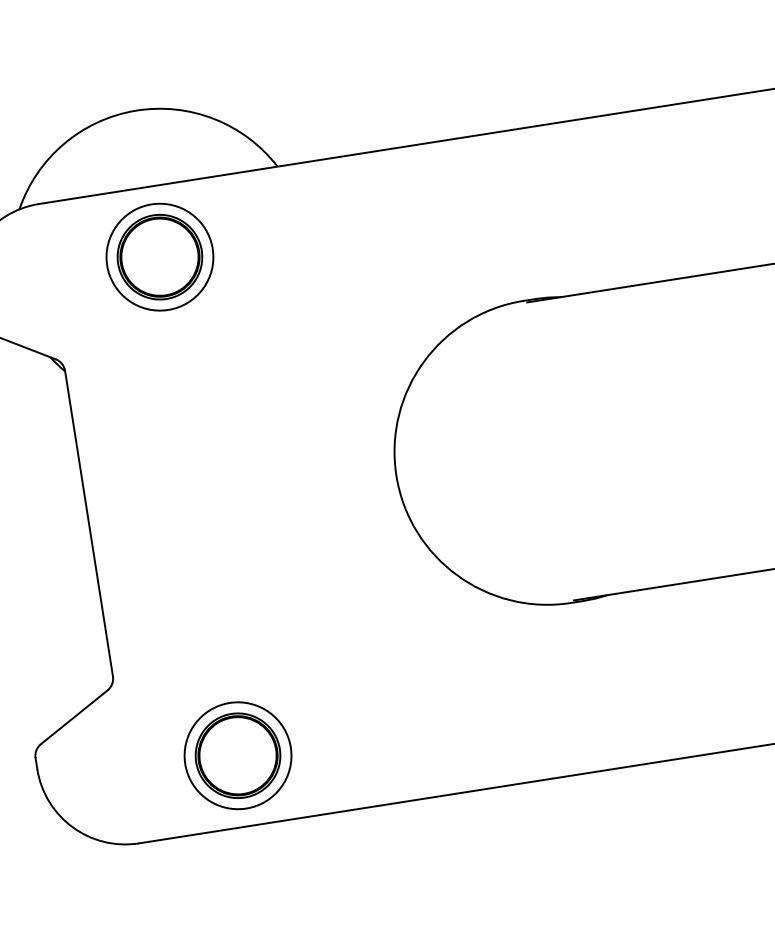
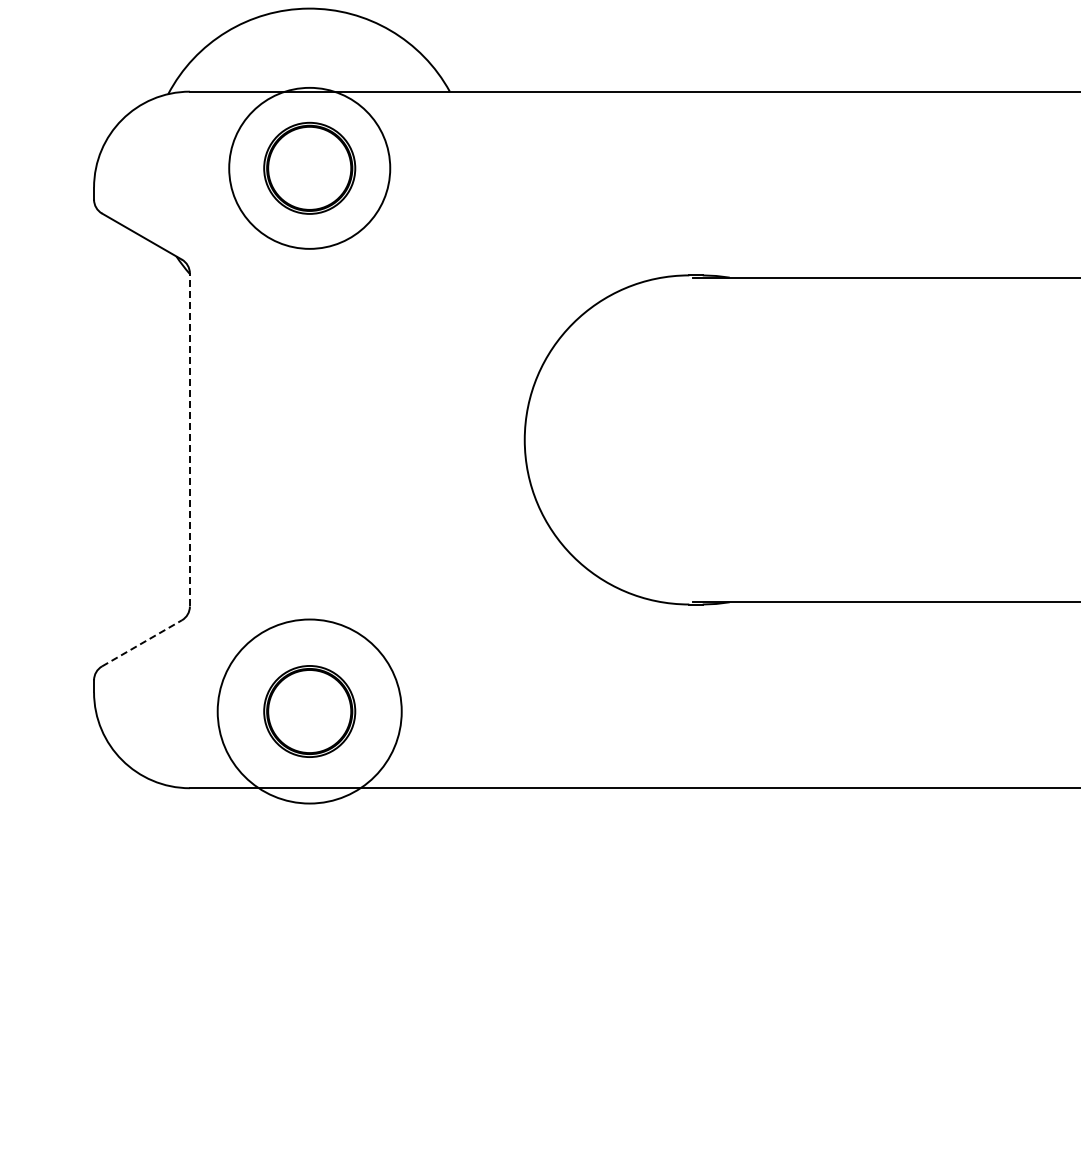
circle: (159, 256) -> (309, 167), size x1.4
line: (88, 523) -> (189, 439), solid -> dashed
line: (74, 717) -> (142, 643), solid -> dashed
circle: (237, 755) -> (309, 711), size x1.6

